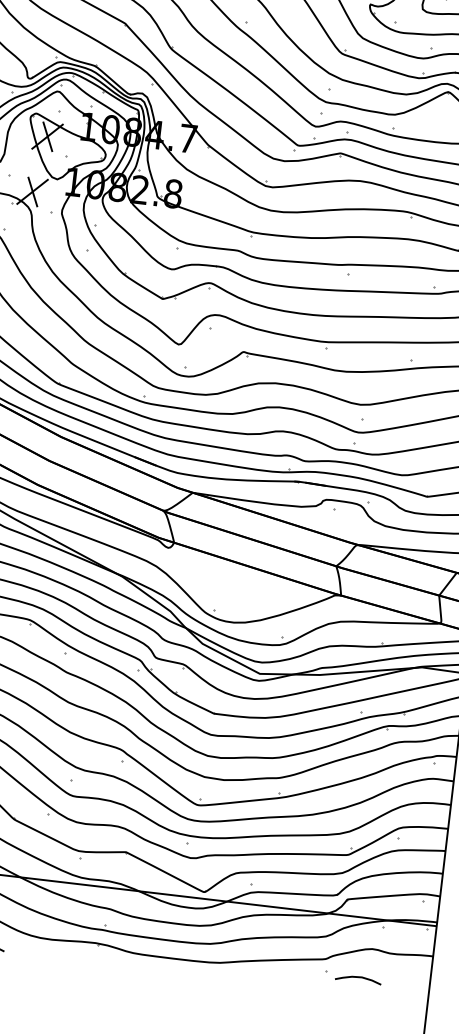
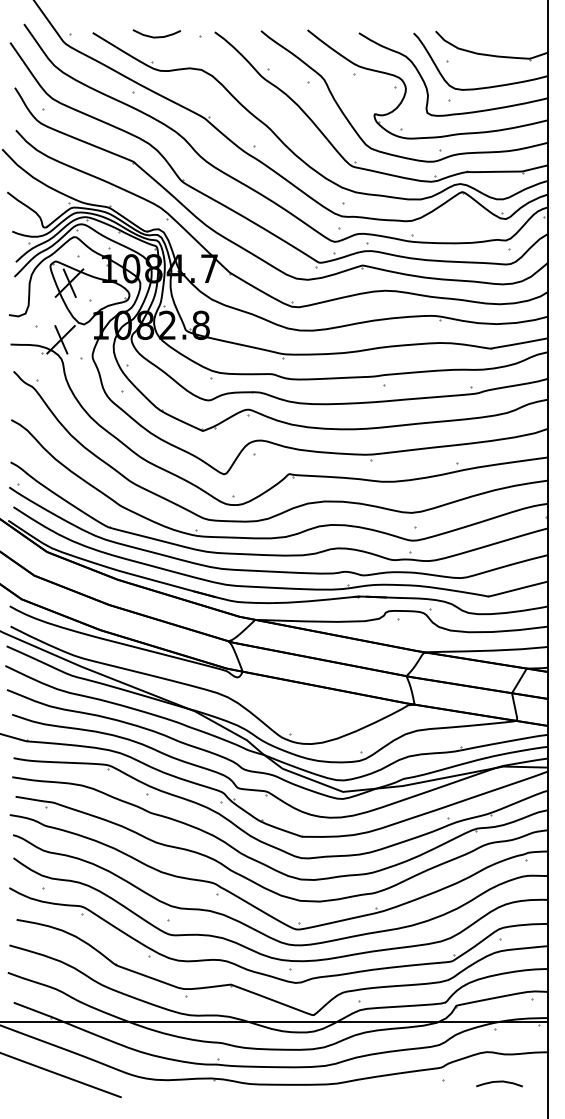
curve: (358, 978) -> (499, 1082), moved

